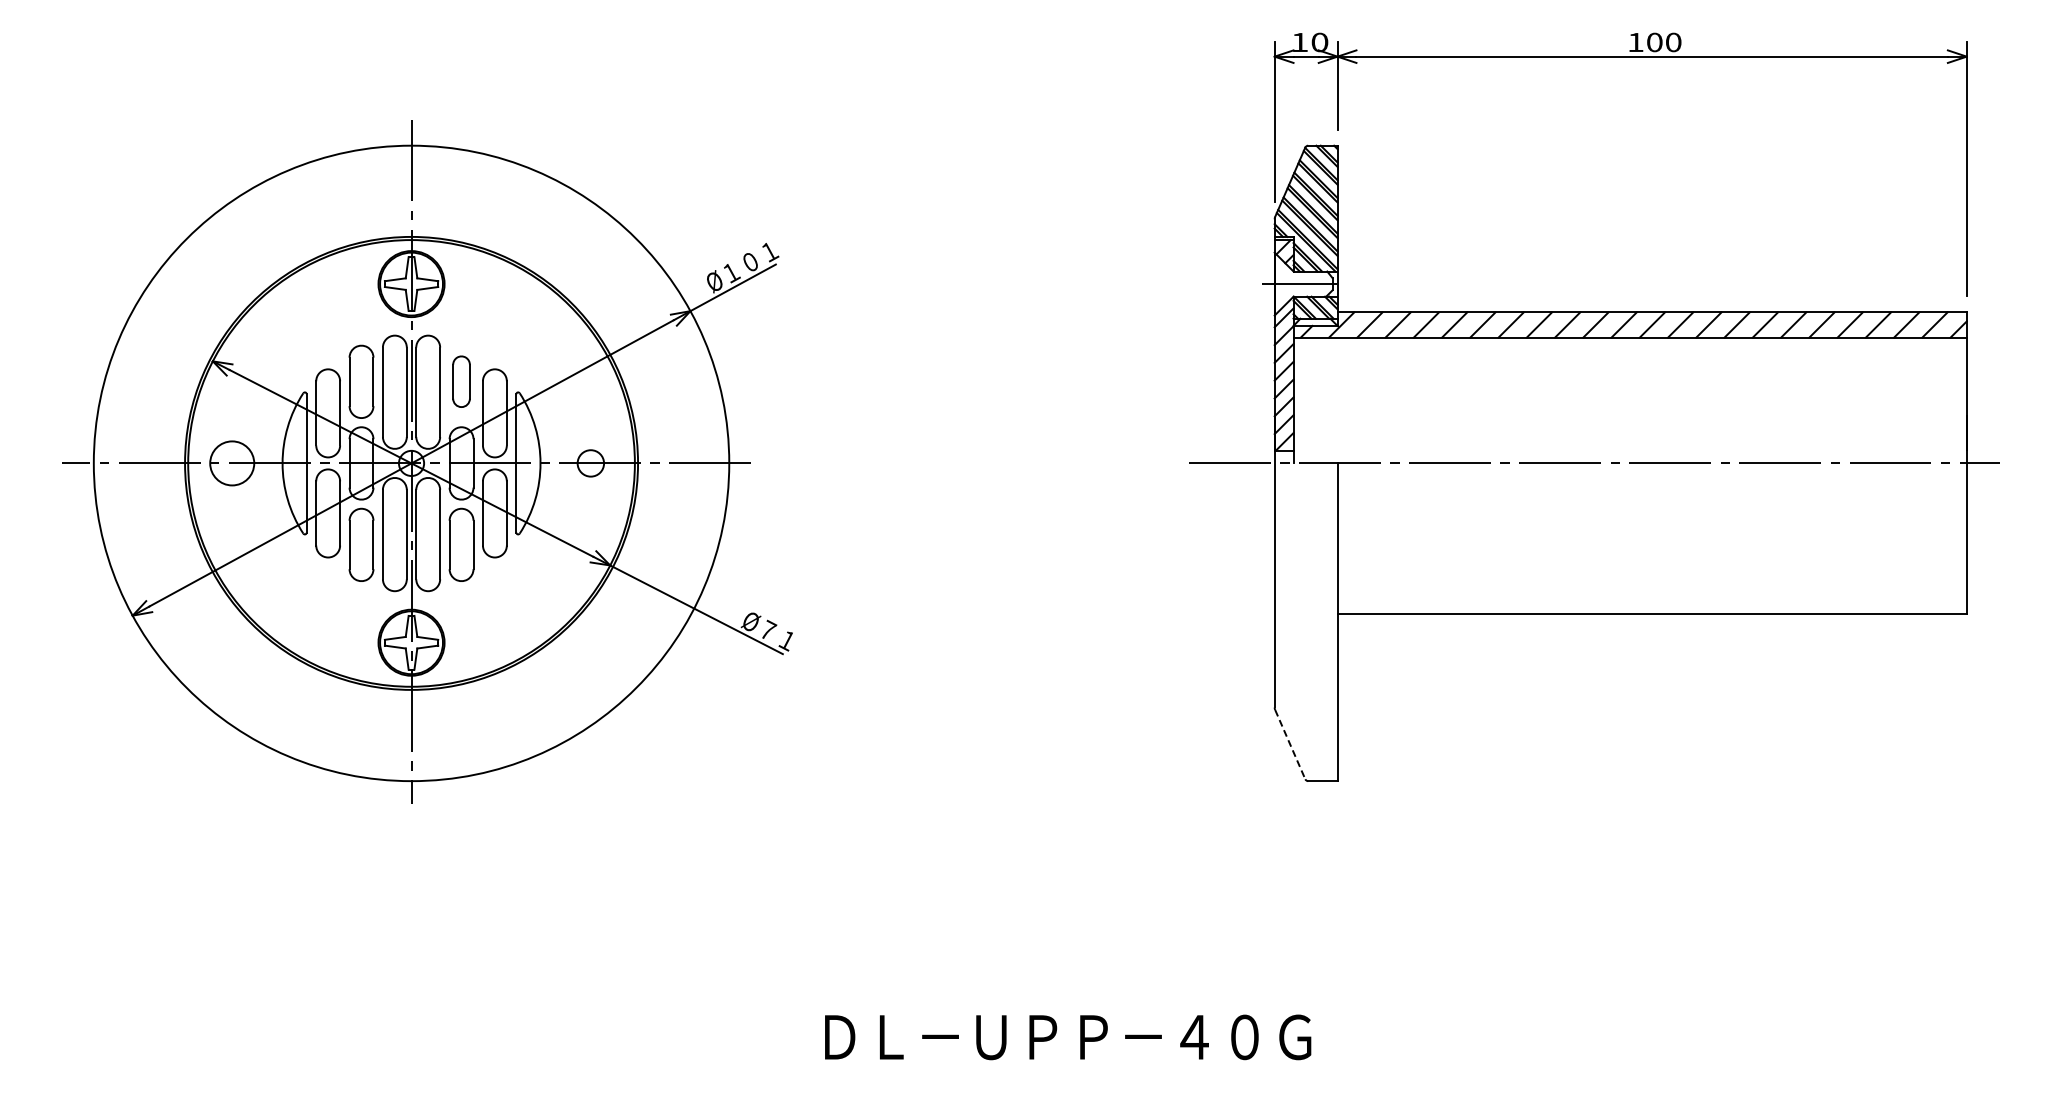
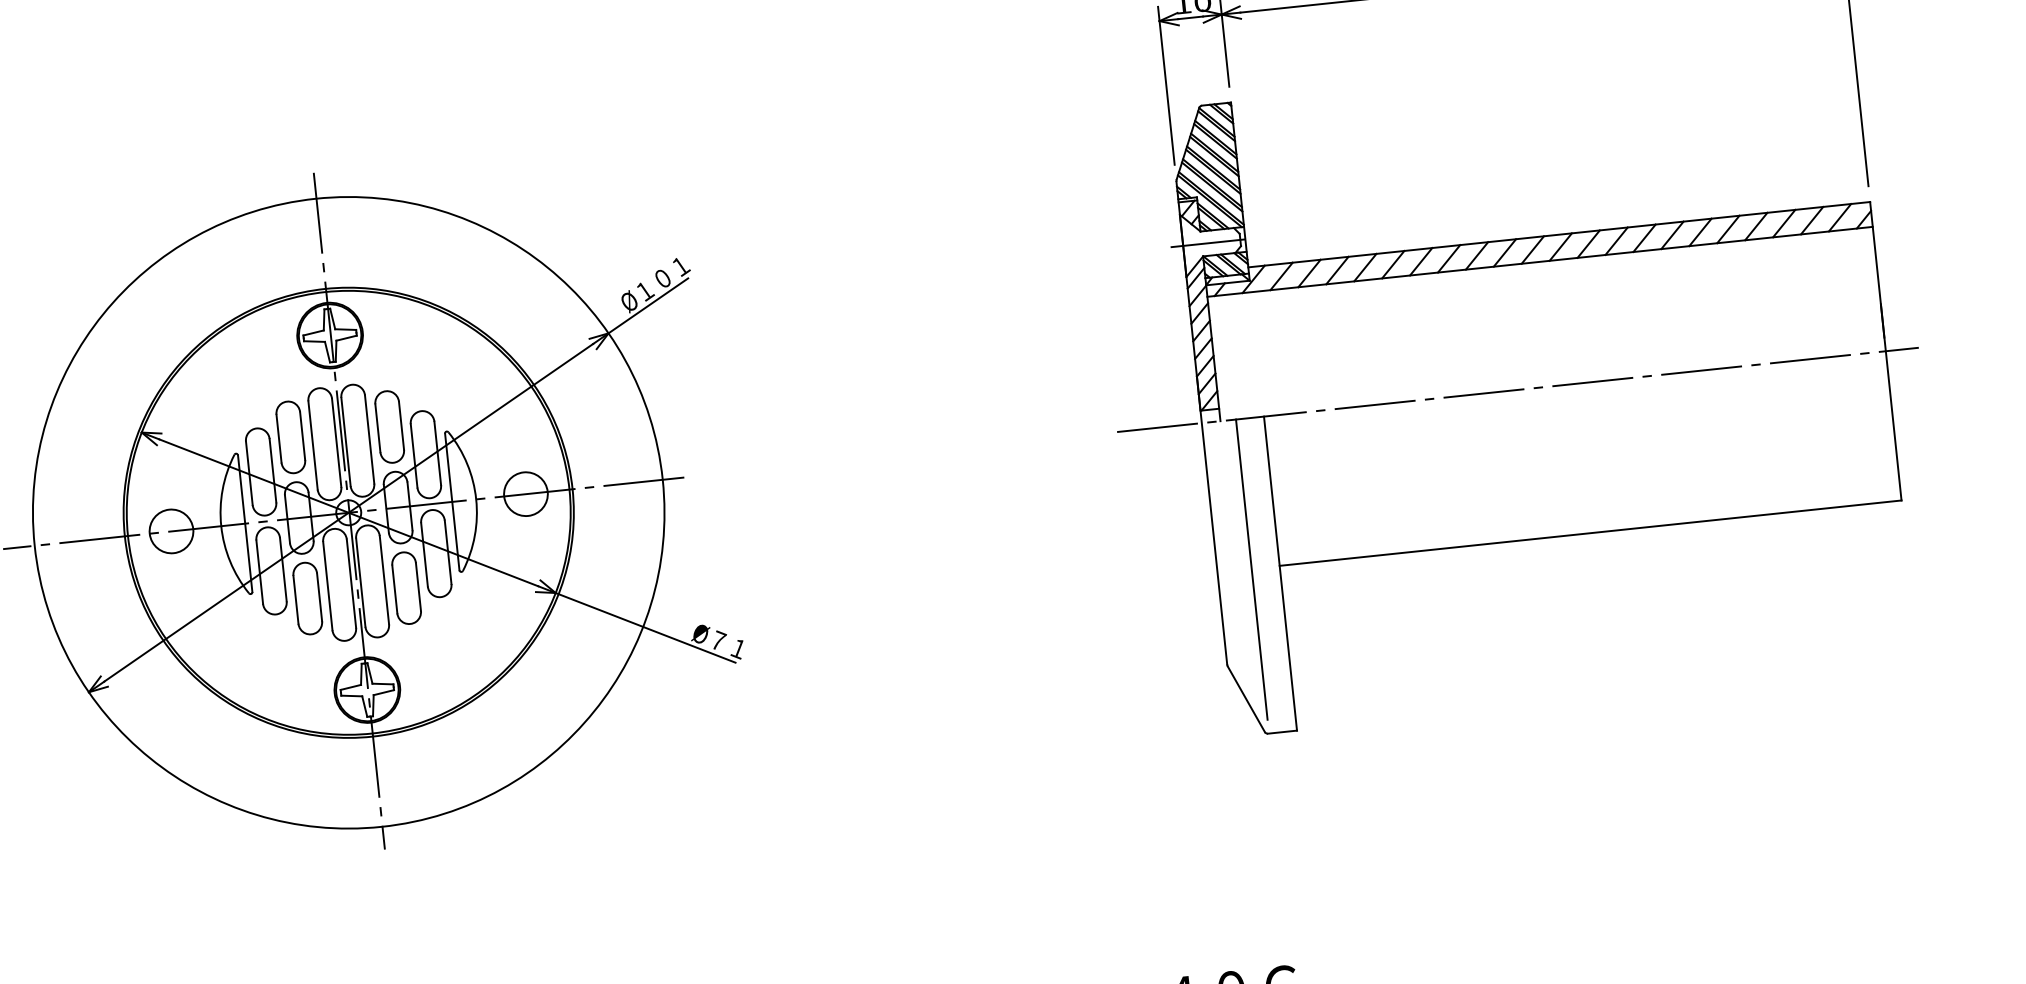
part: (461, 381) -> (389, 426), size x1.43
circle: (590, 463) -> (525, 494), size x1.67
line: (1309, 615) -> (1252, 569), added
line: (1290, 744) -> (1246, 699), dashed -> solid

